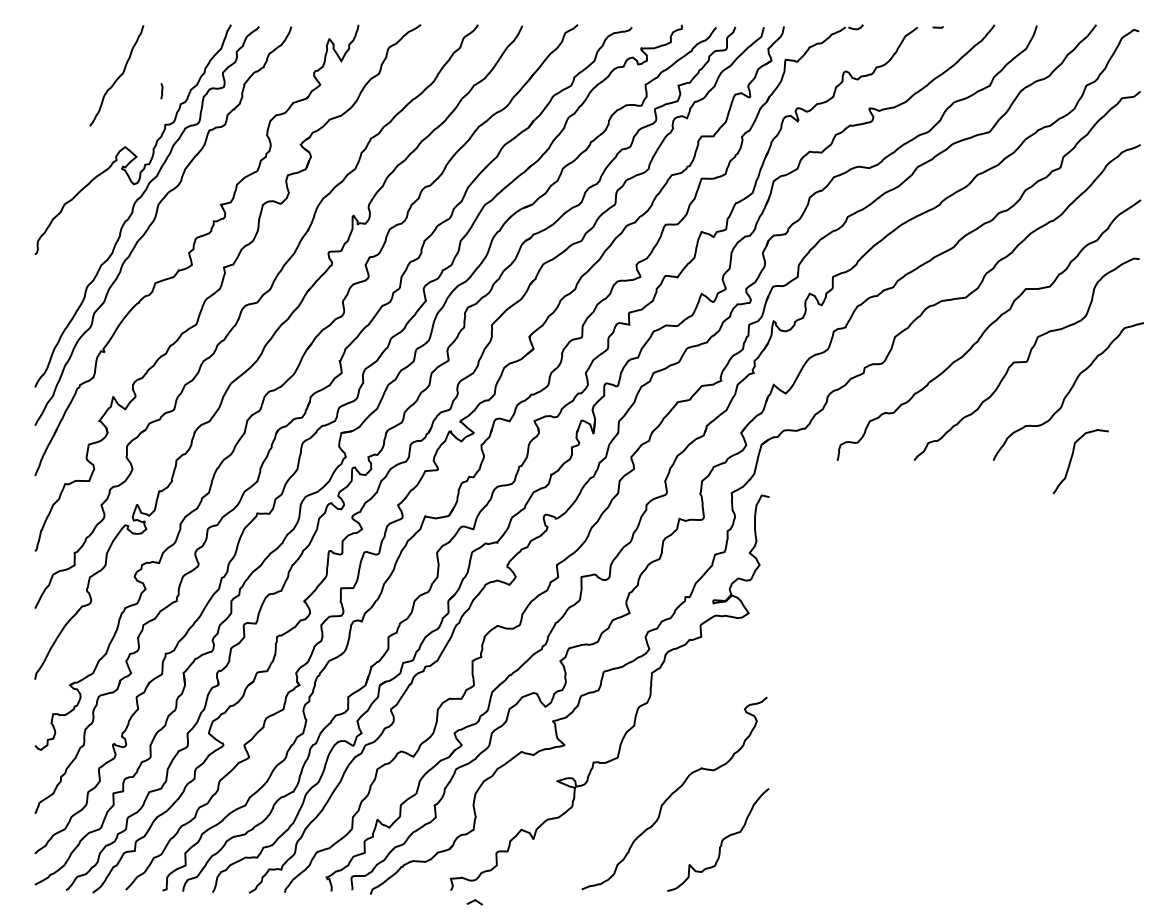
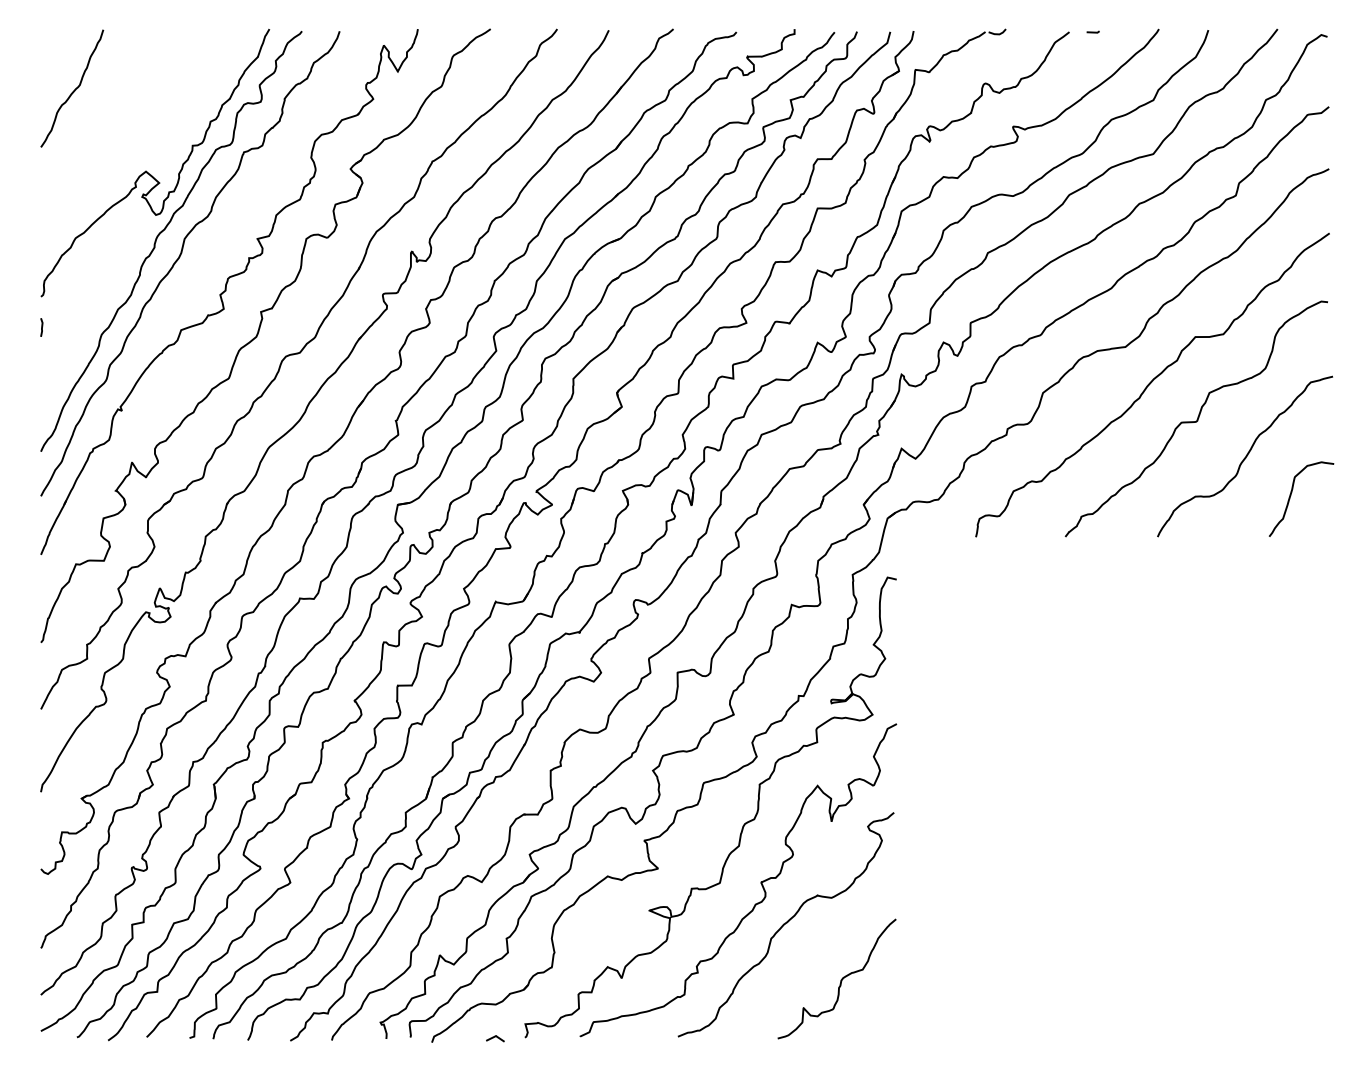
curve: (118, 76) -> (74, 89), moved
line: (161, 91) -> (41, 327), moved
curve: (1072, 458) -> (1291, 495), moved
curve: (652, 756) -> (760, 881), added
curve: (474, 901) -> (495, 1037), moved

